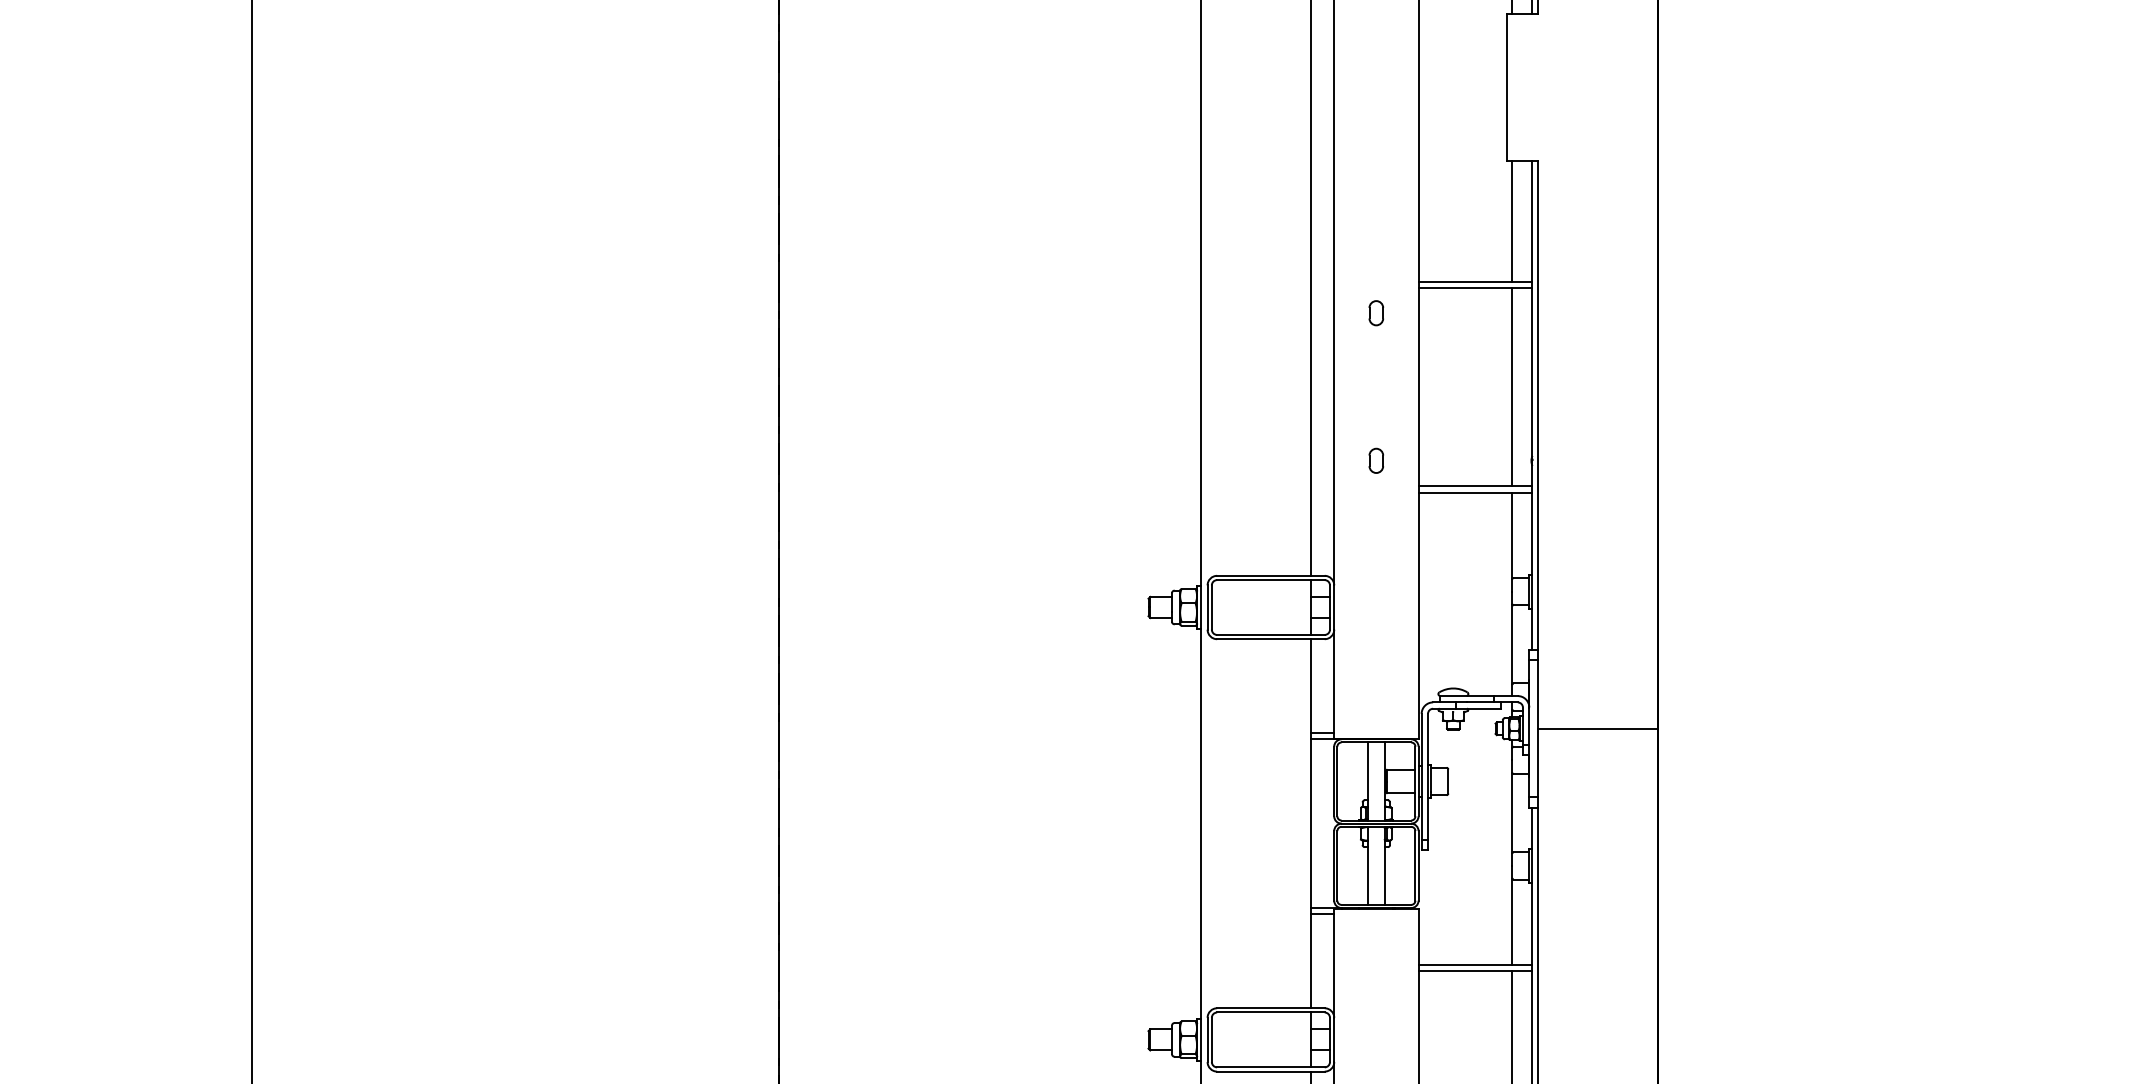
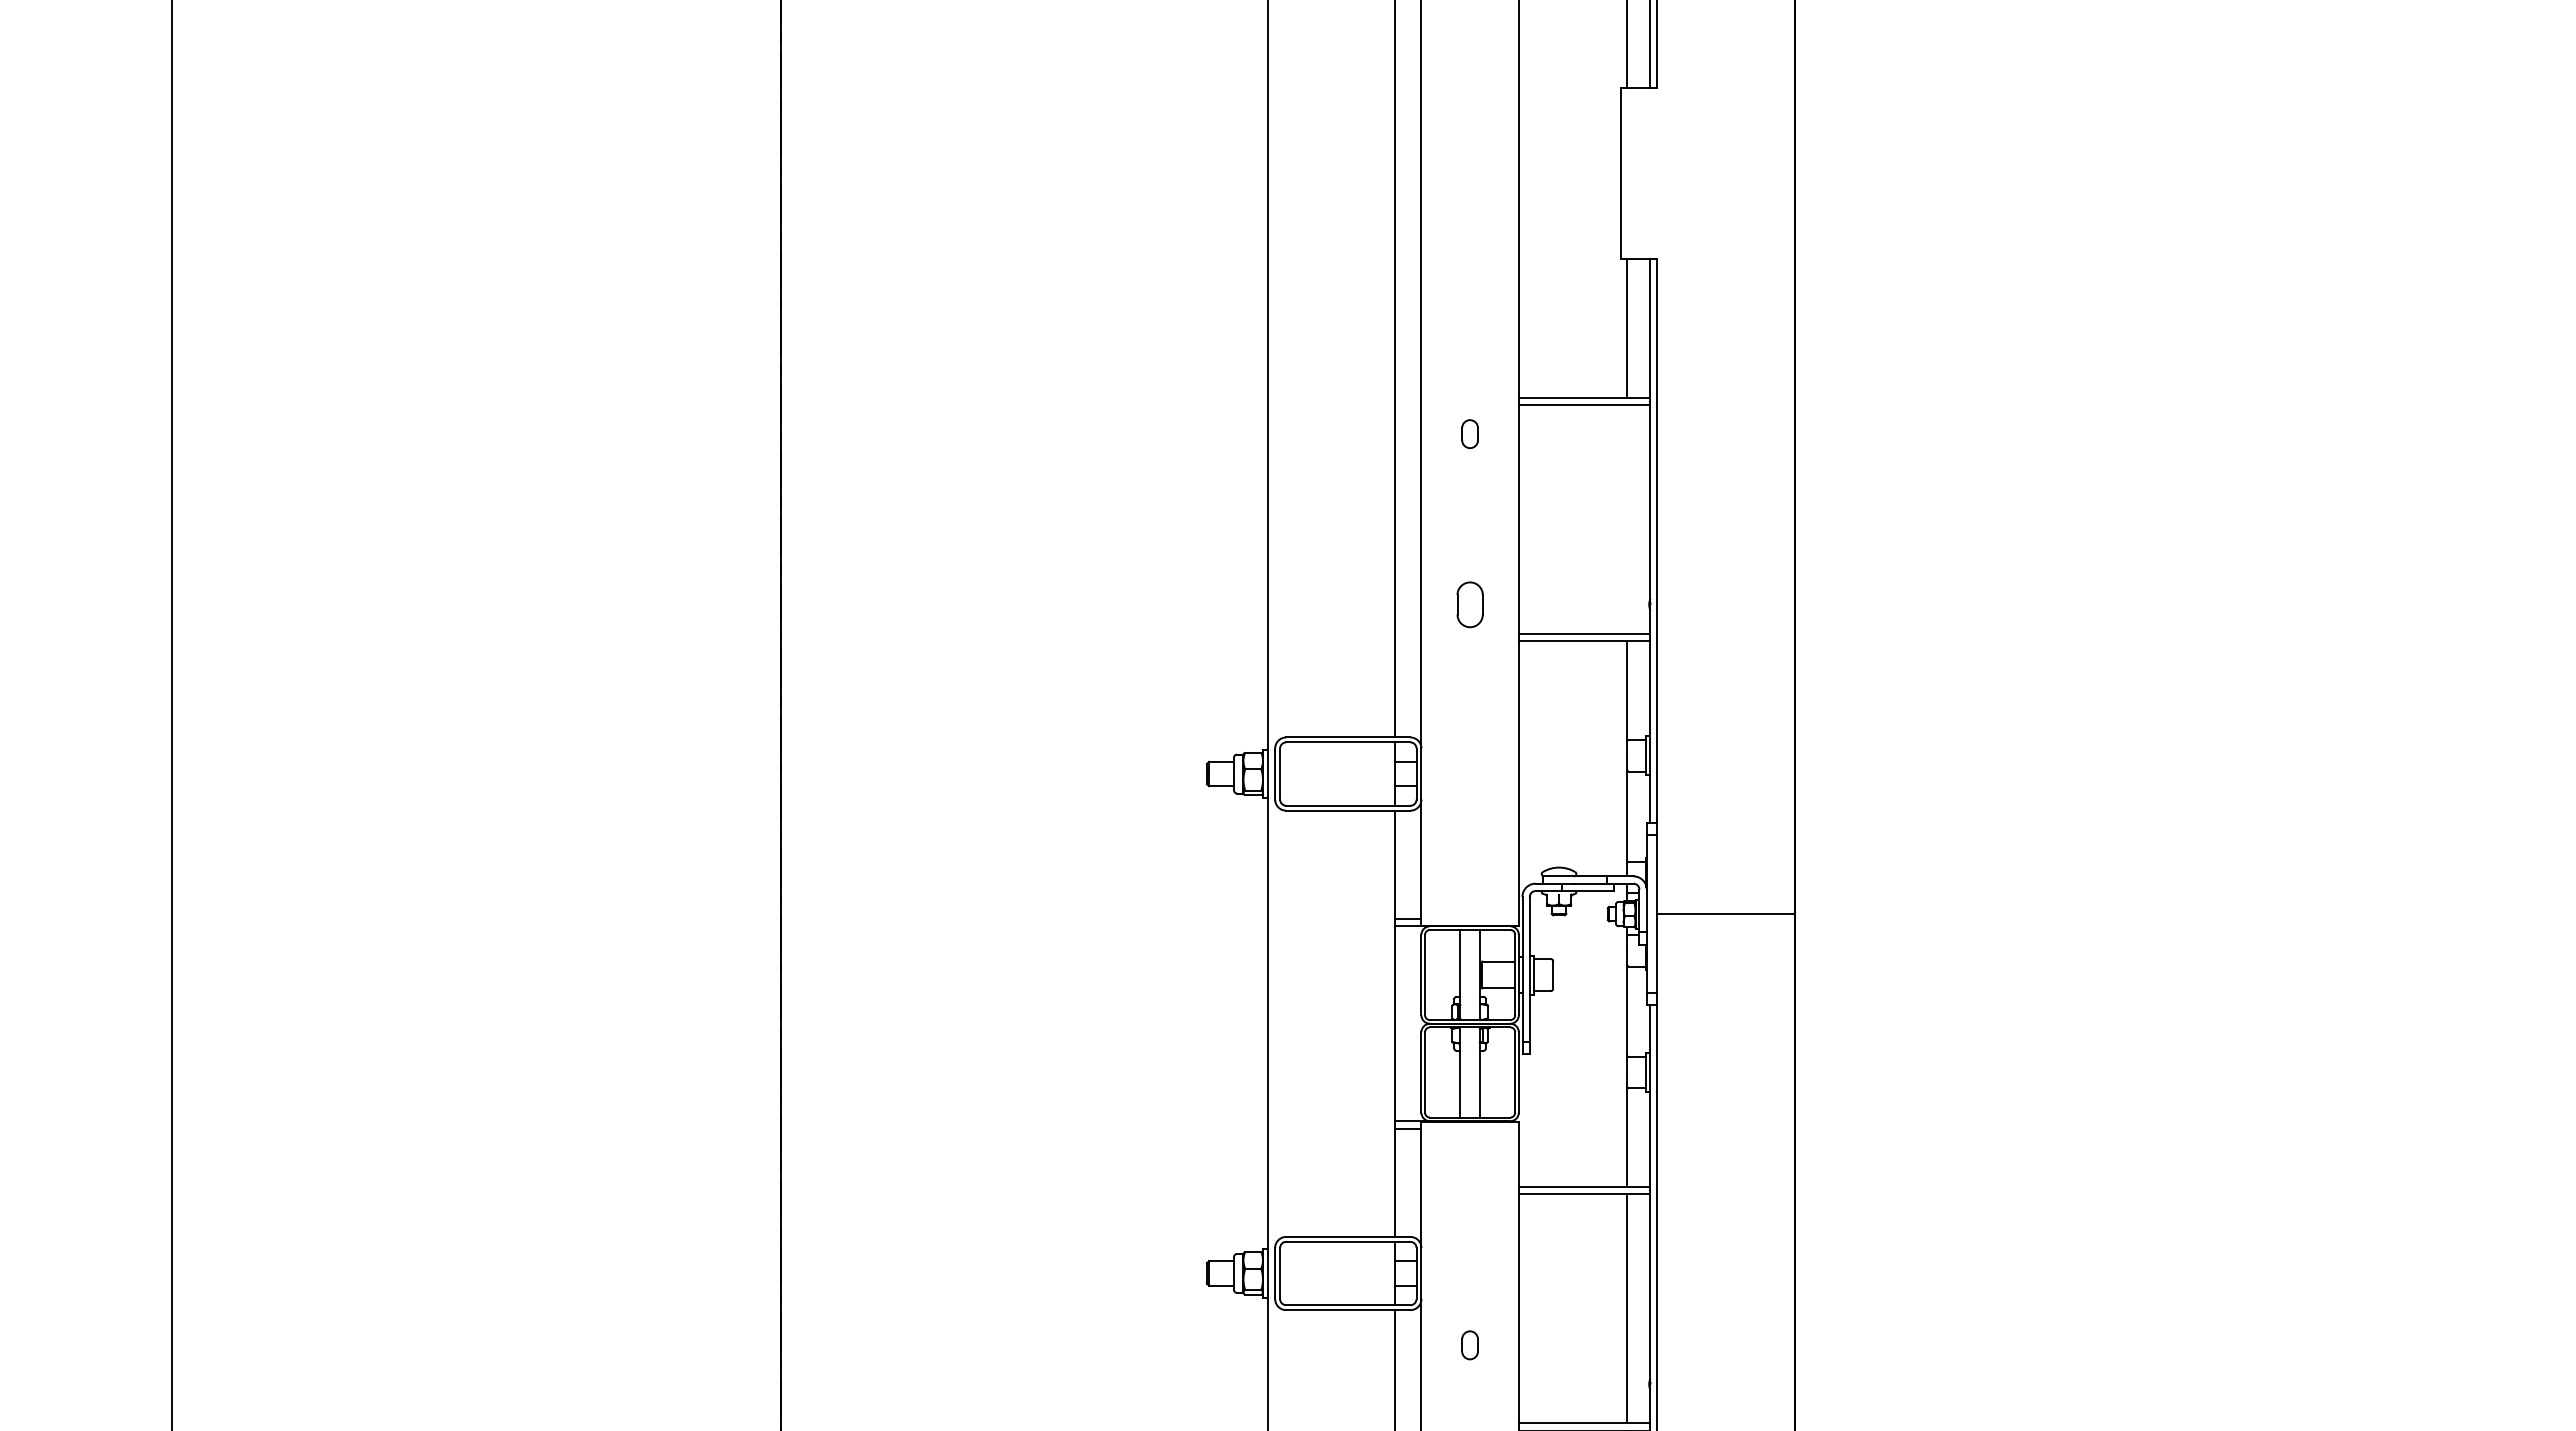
line: (1512, 387) -> (1627, 519), removed
part: (1375, 460) -> (1469, 604), size x1.6

